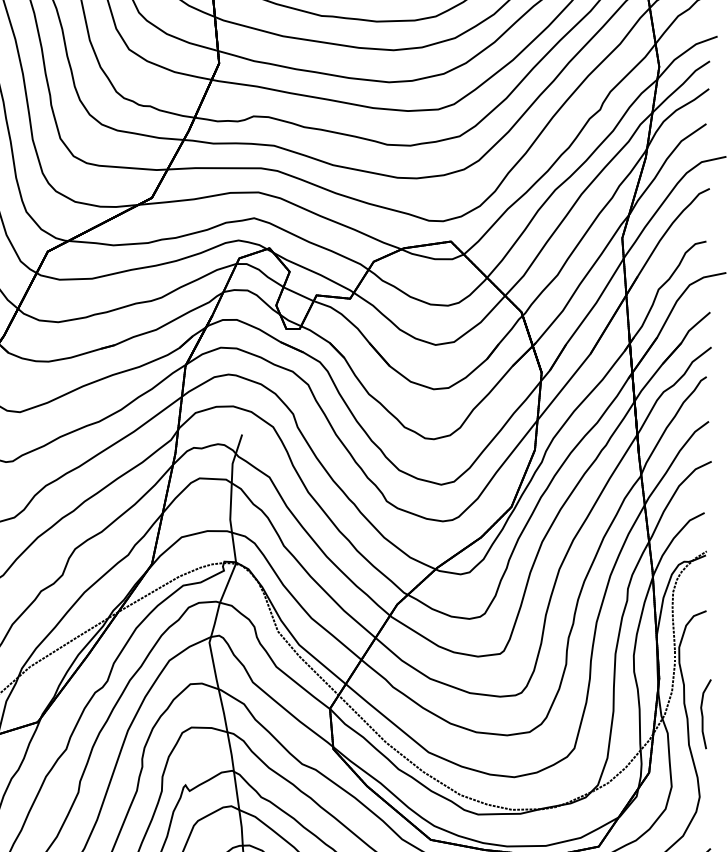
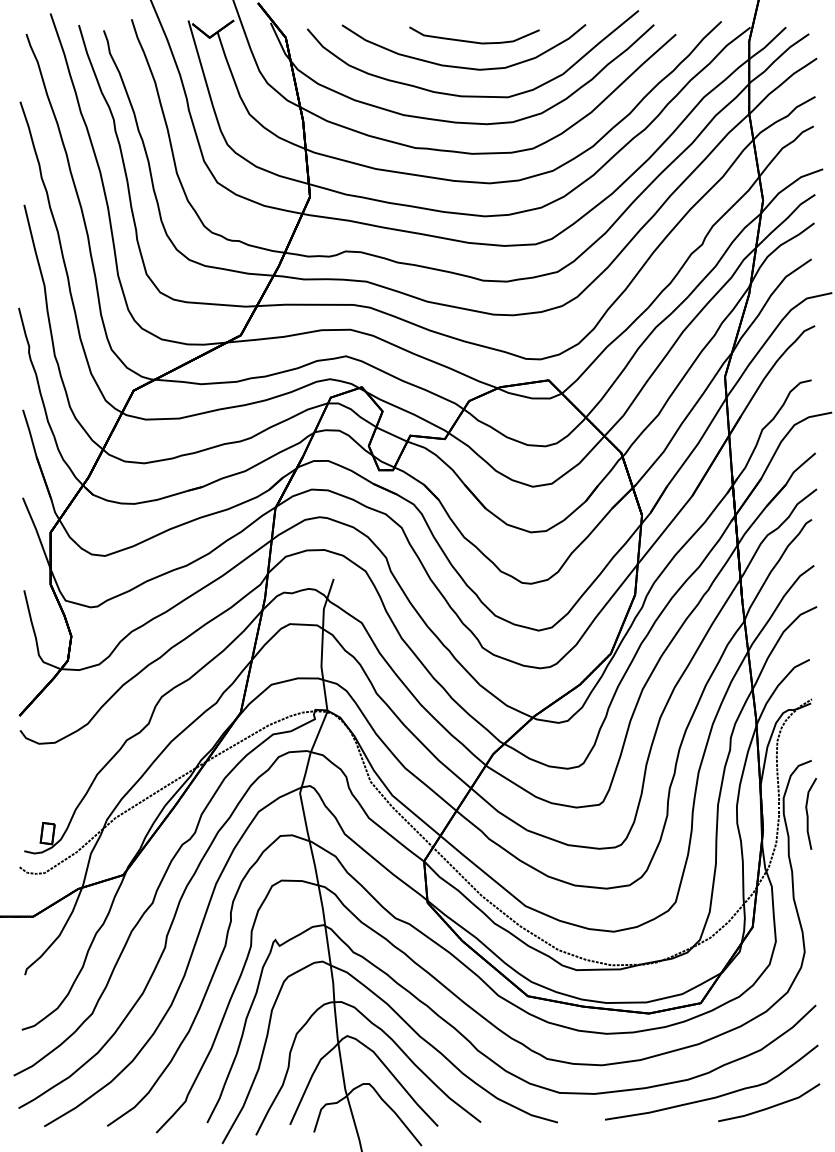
curve: (703, 713) -> (808, 813), moved

